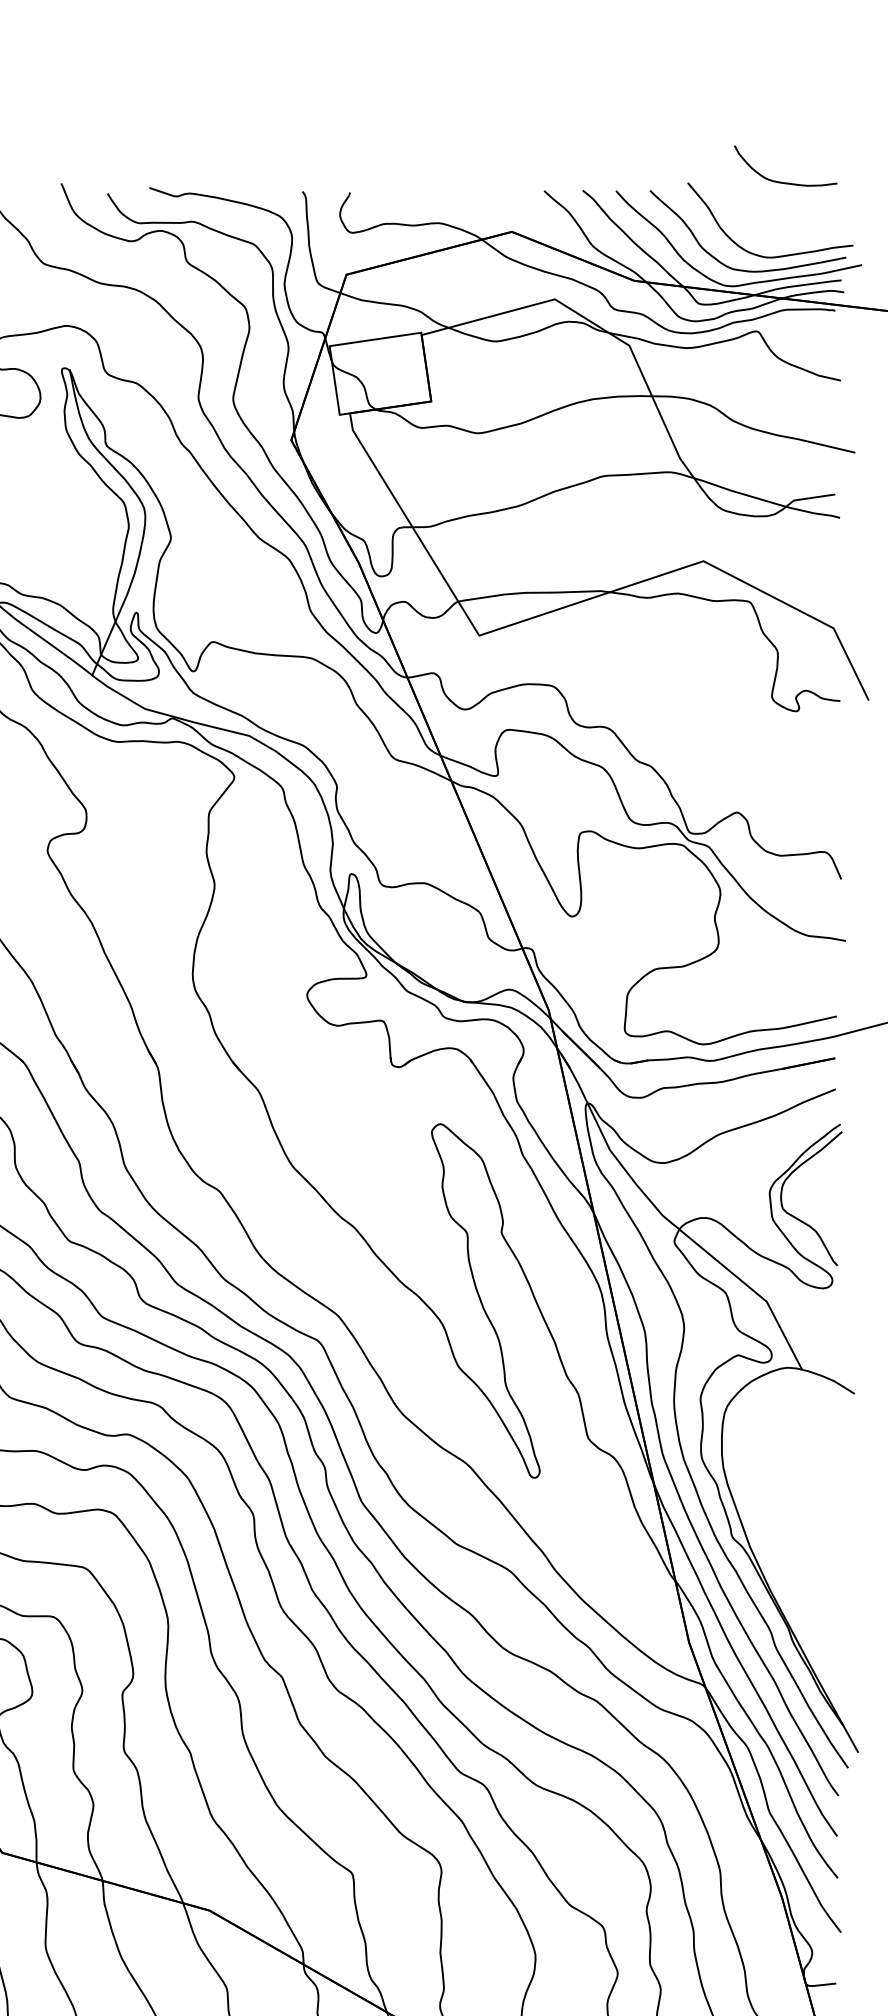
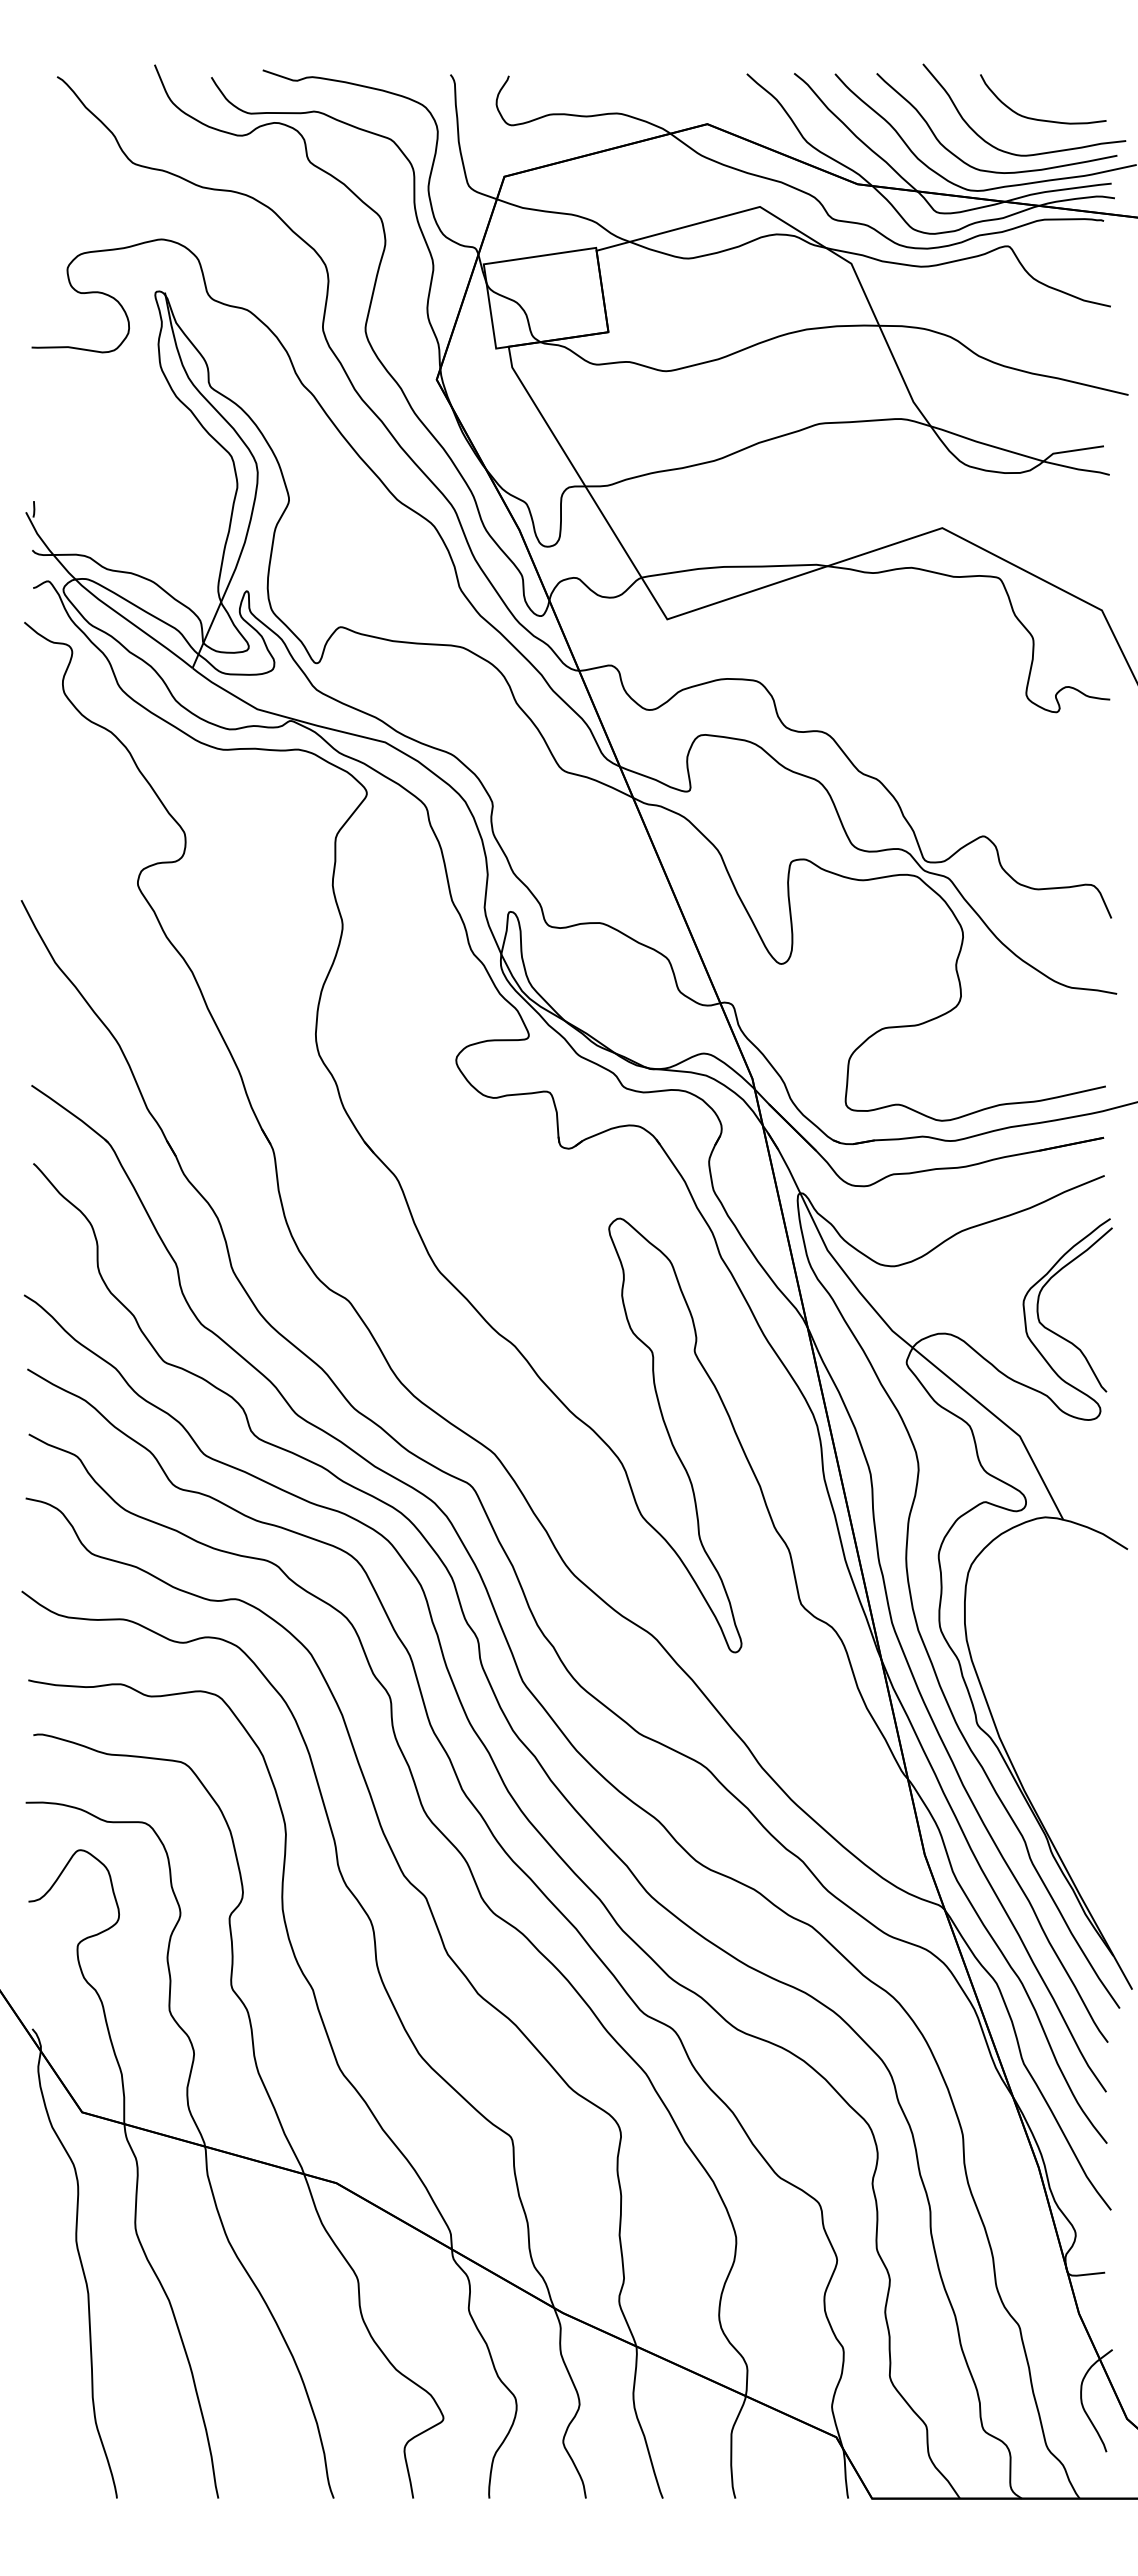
curve: (786, 182) -> (1043, 119), moved

